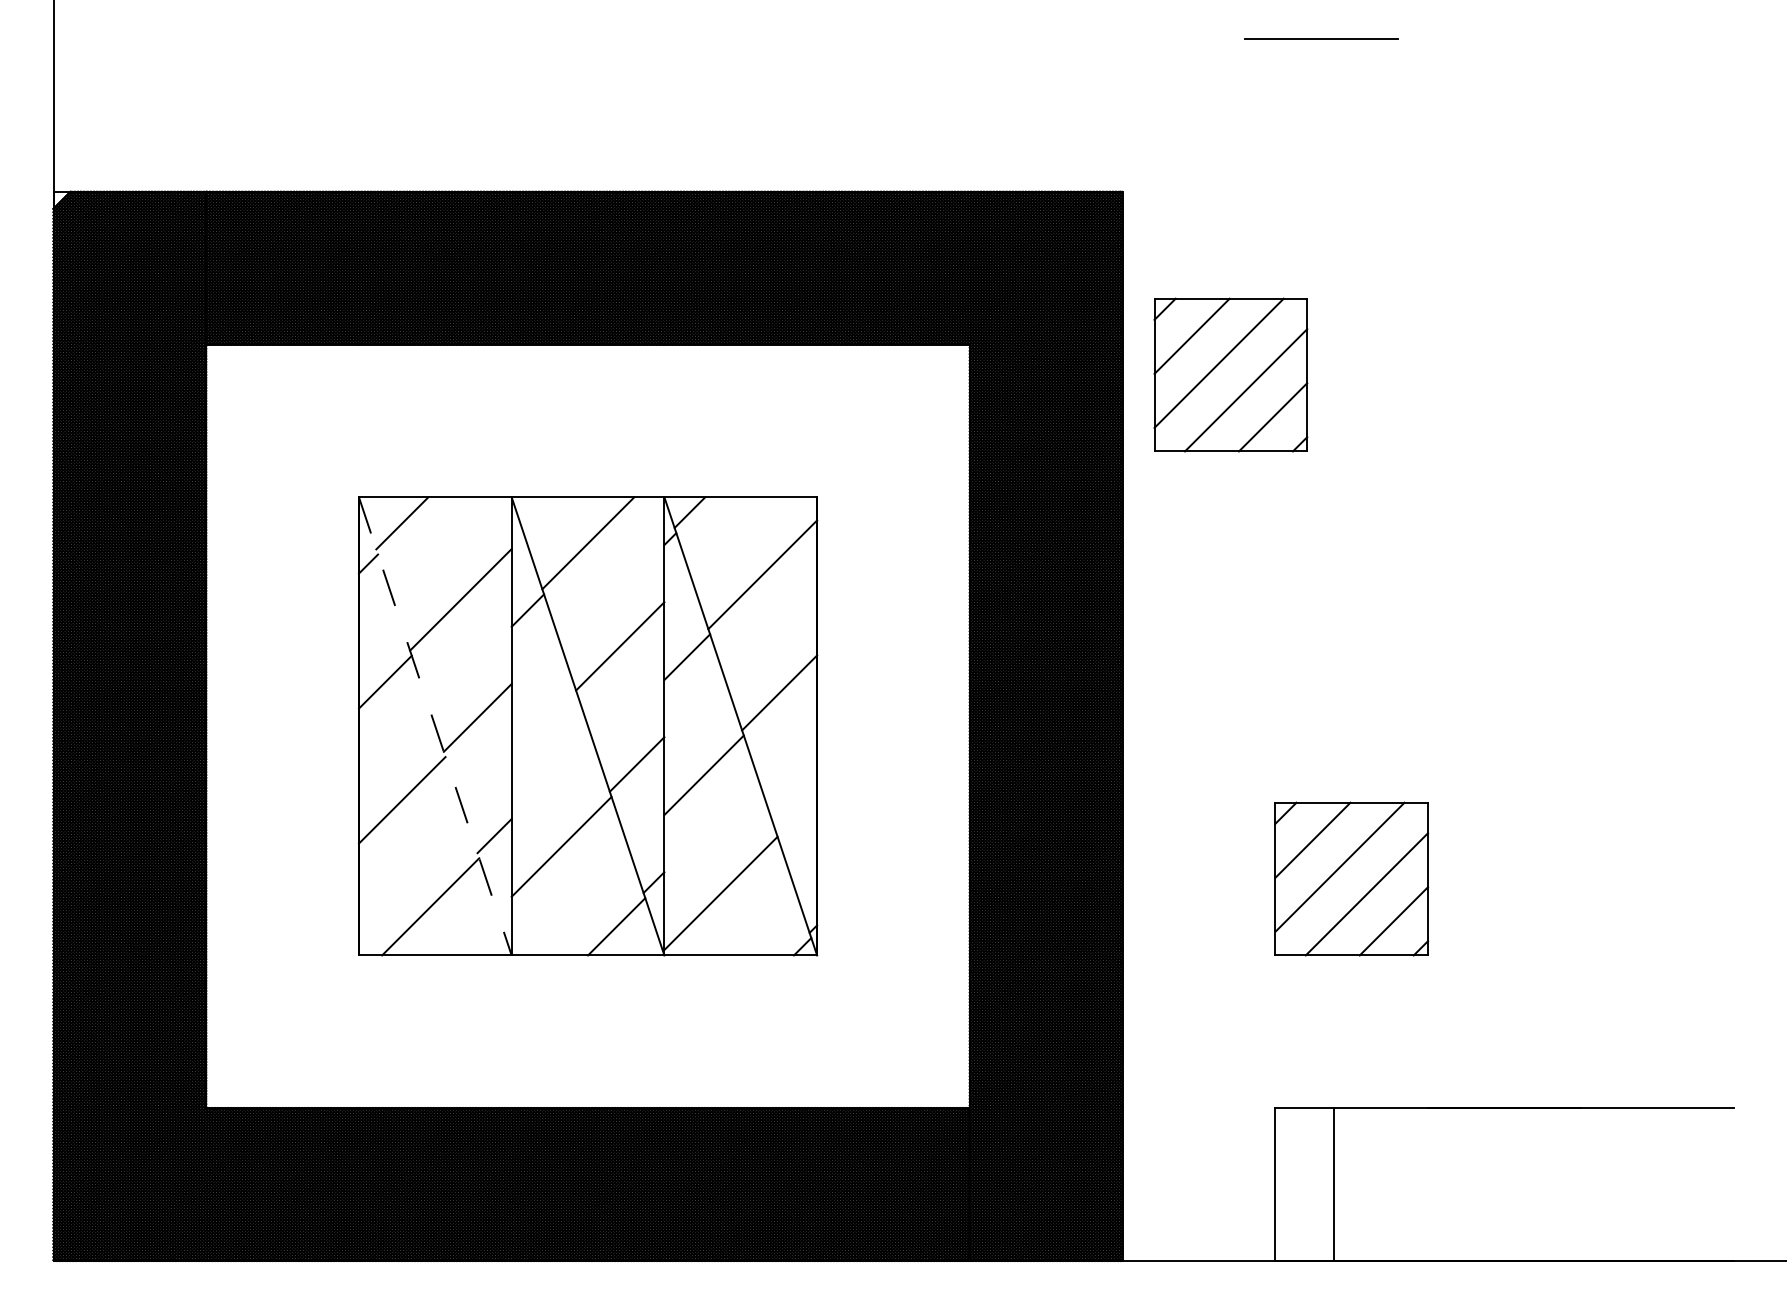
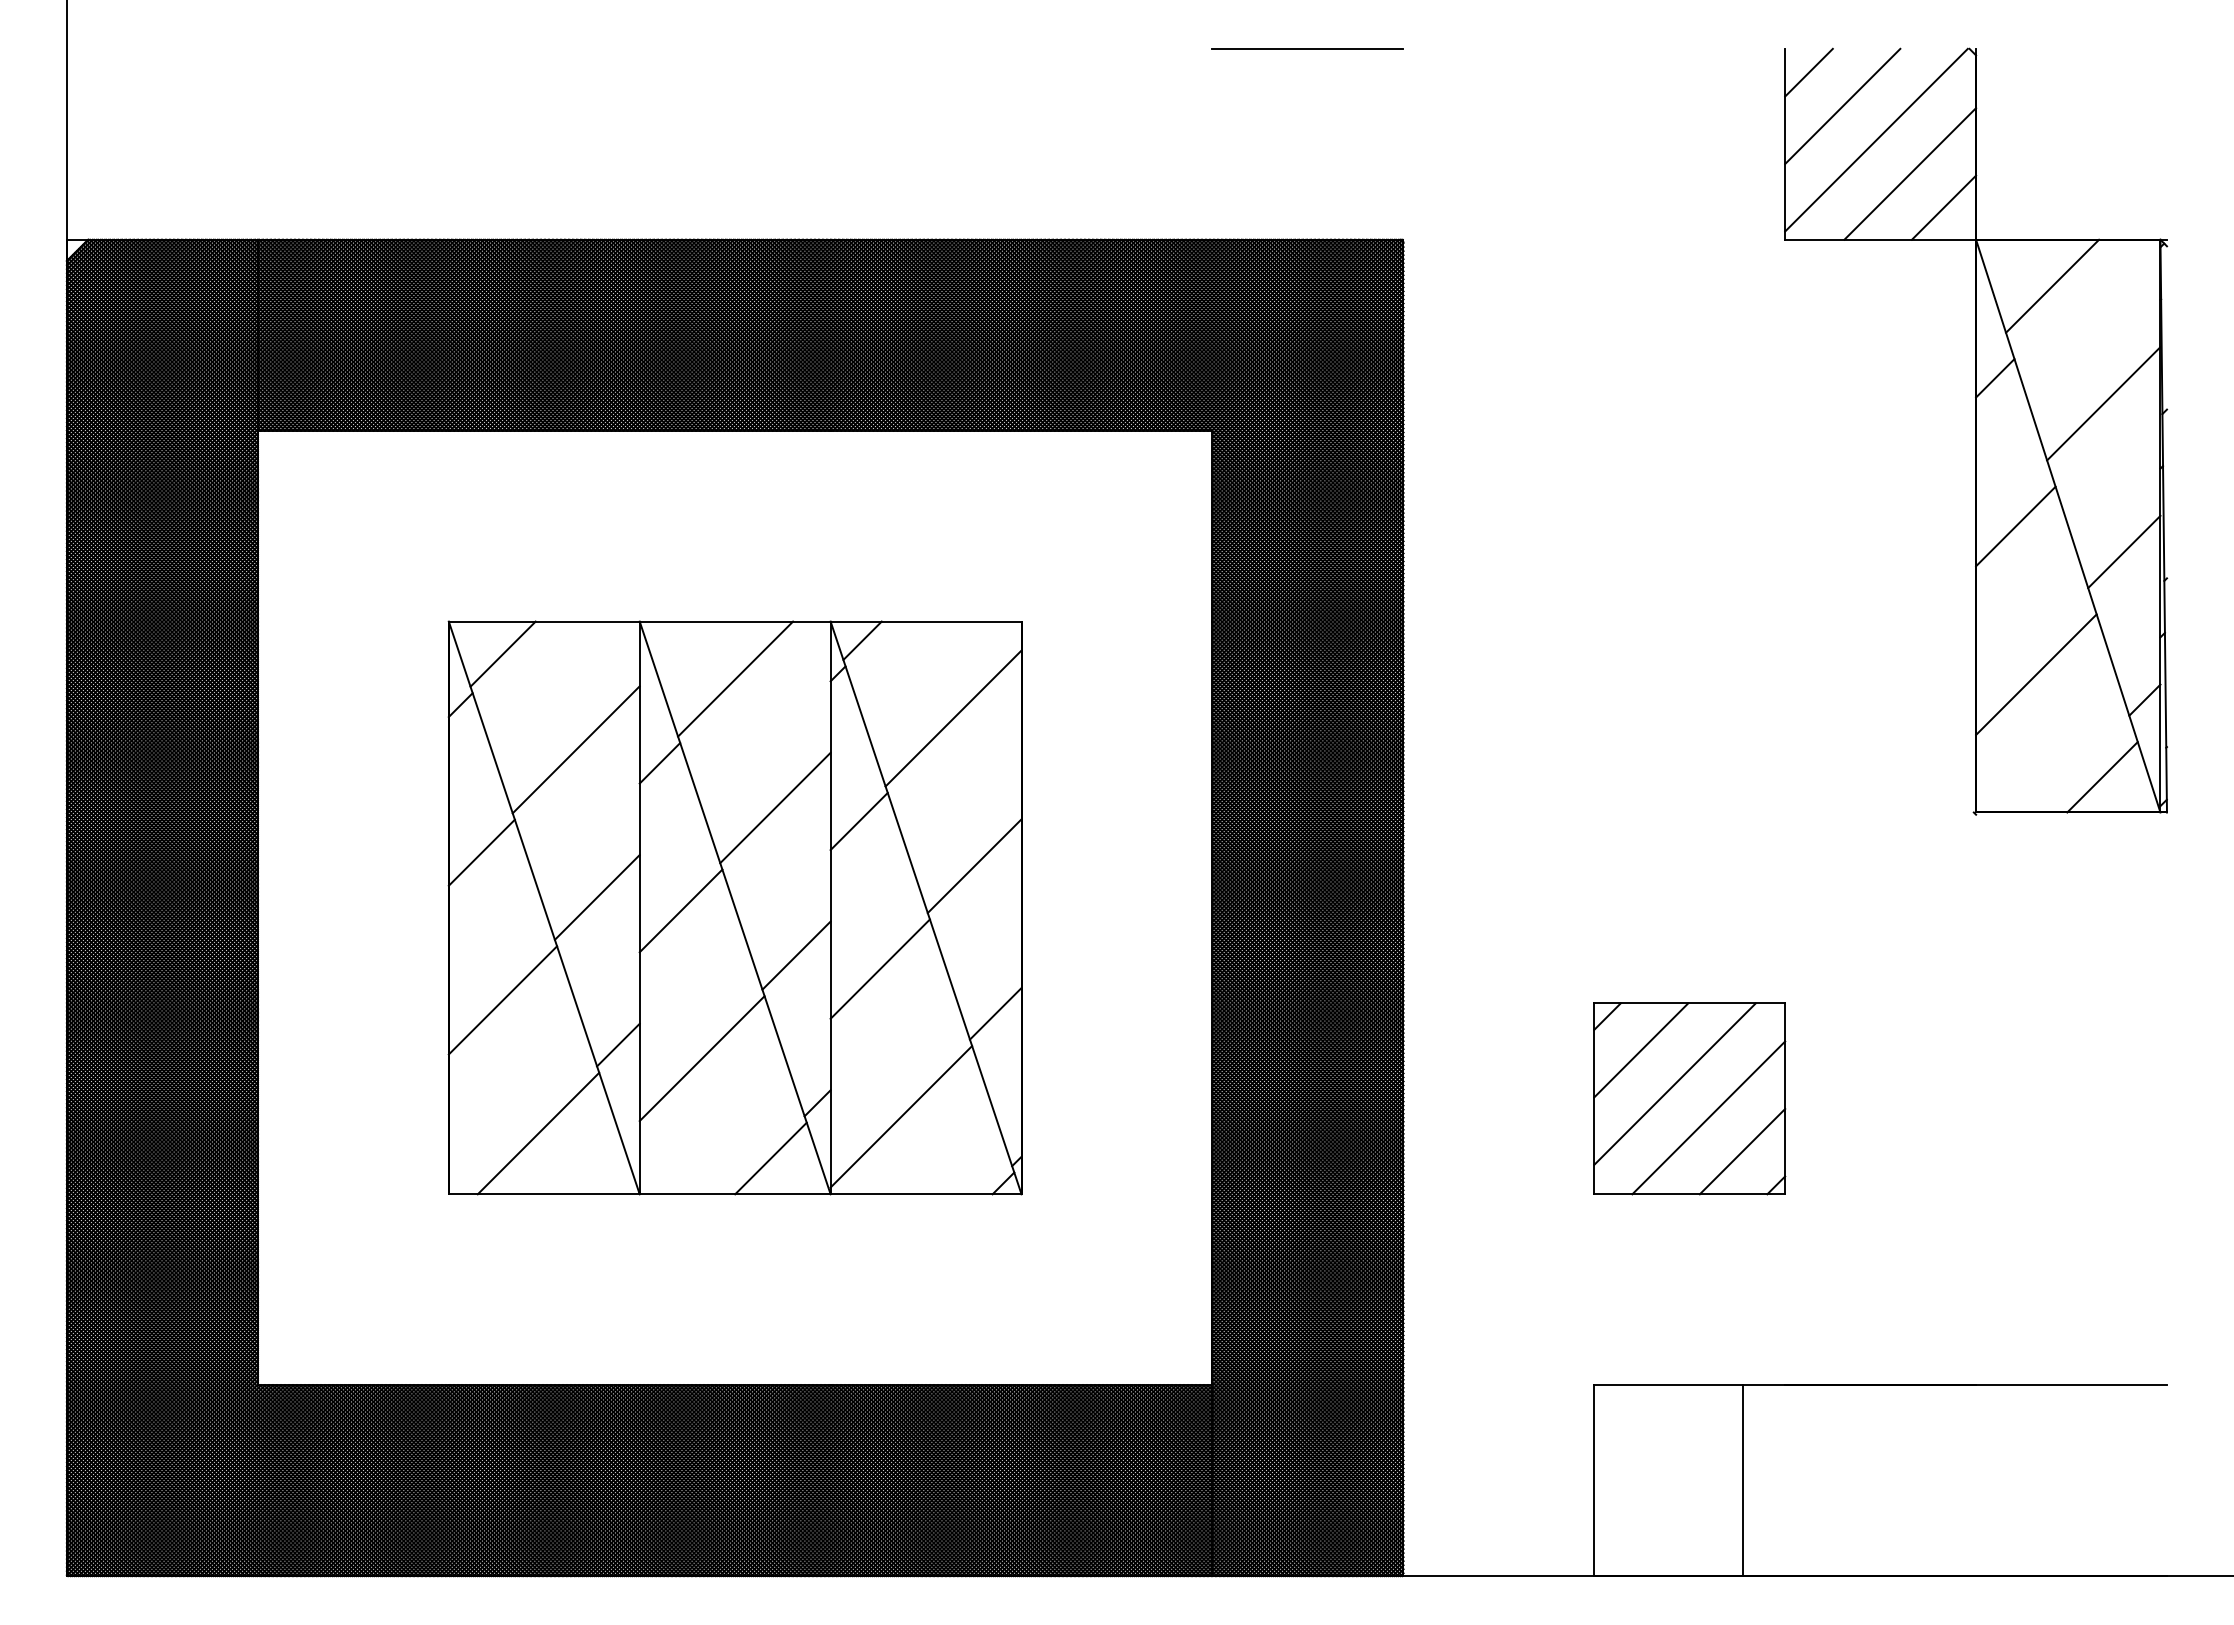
line: (1321, 38) -> (1307, 48), moved
part: (1581, 345) -> (1976, 431), added
part: (1230, 374) -> (1538, 468), removed
line: (435, 726) -> (544, 907), dashed -> solid
line: (544, 728) -> (680, 910), added
line: (796, 810) -> (995, 1013), added
line: (1334, 1184) -> (1743, 1480), moved

